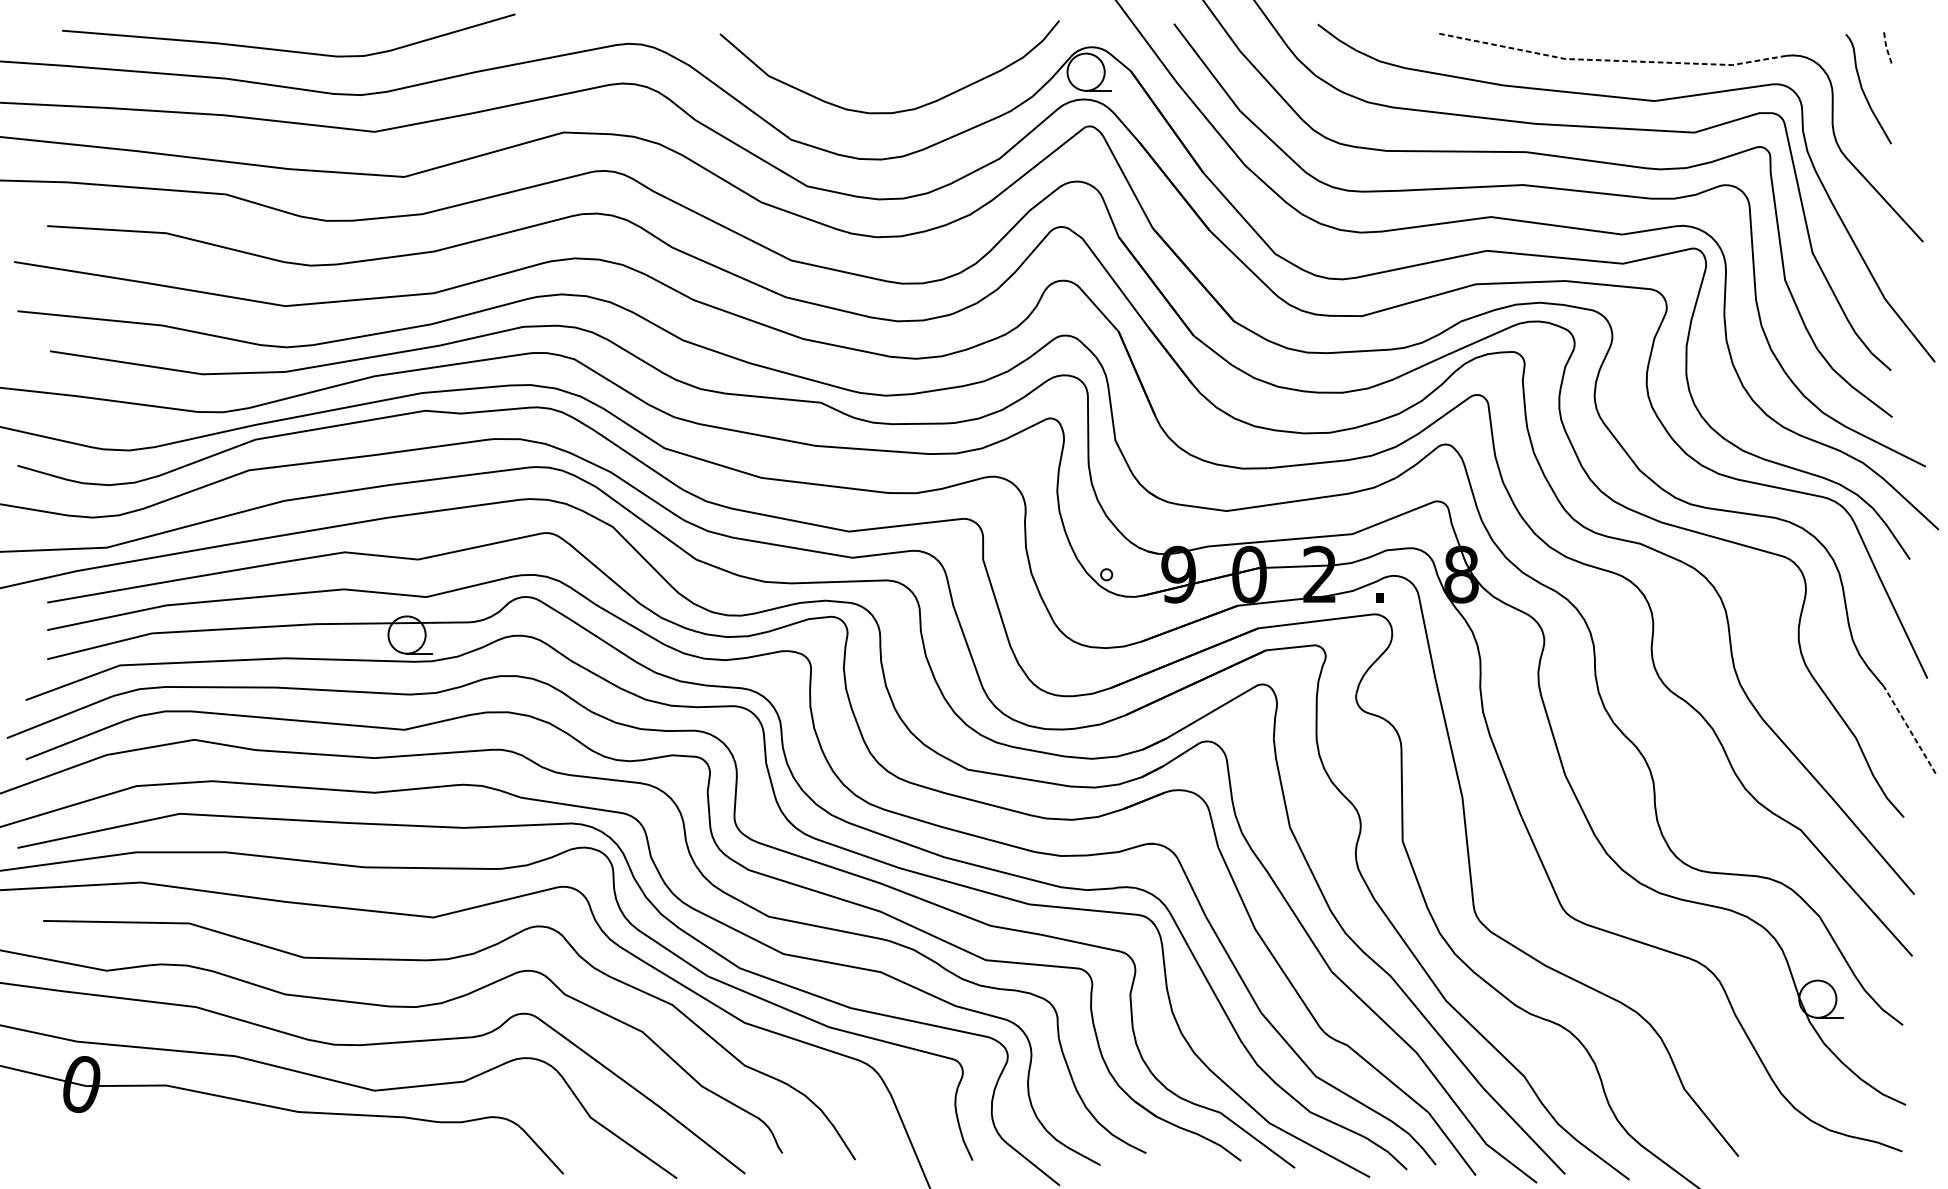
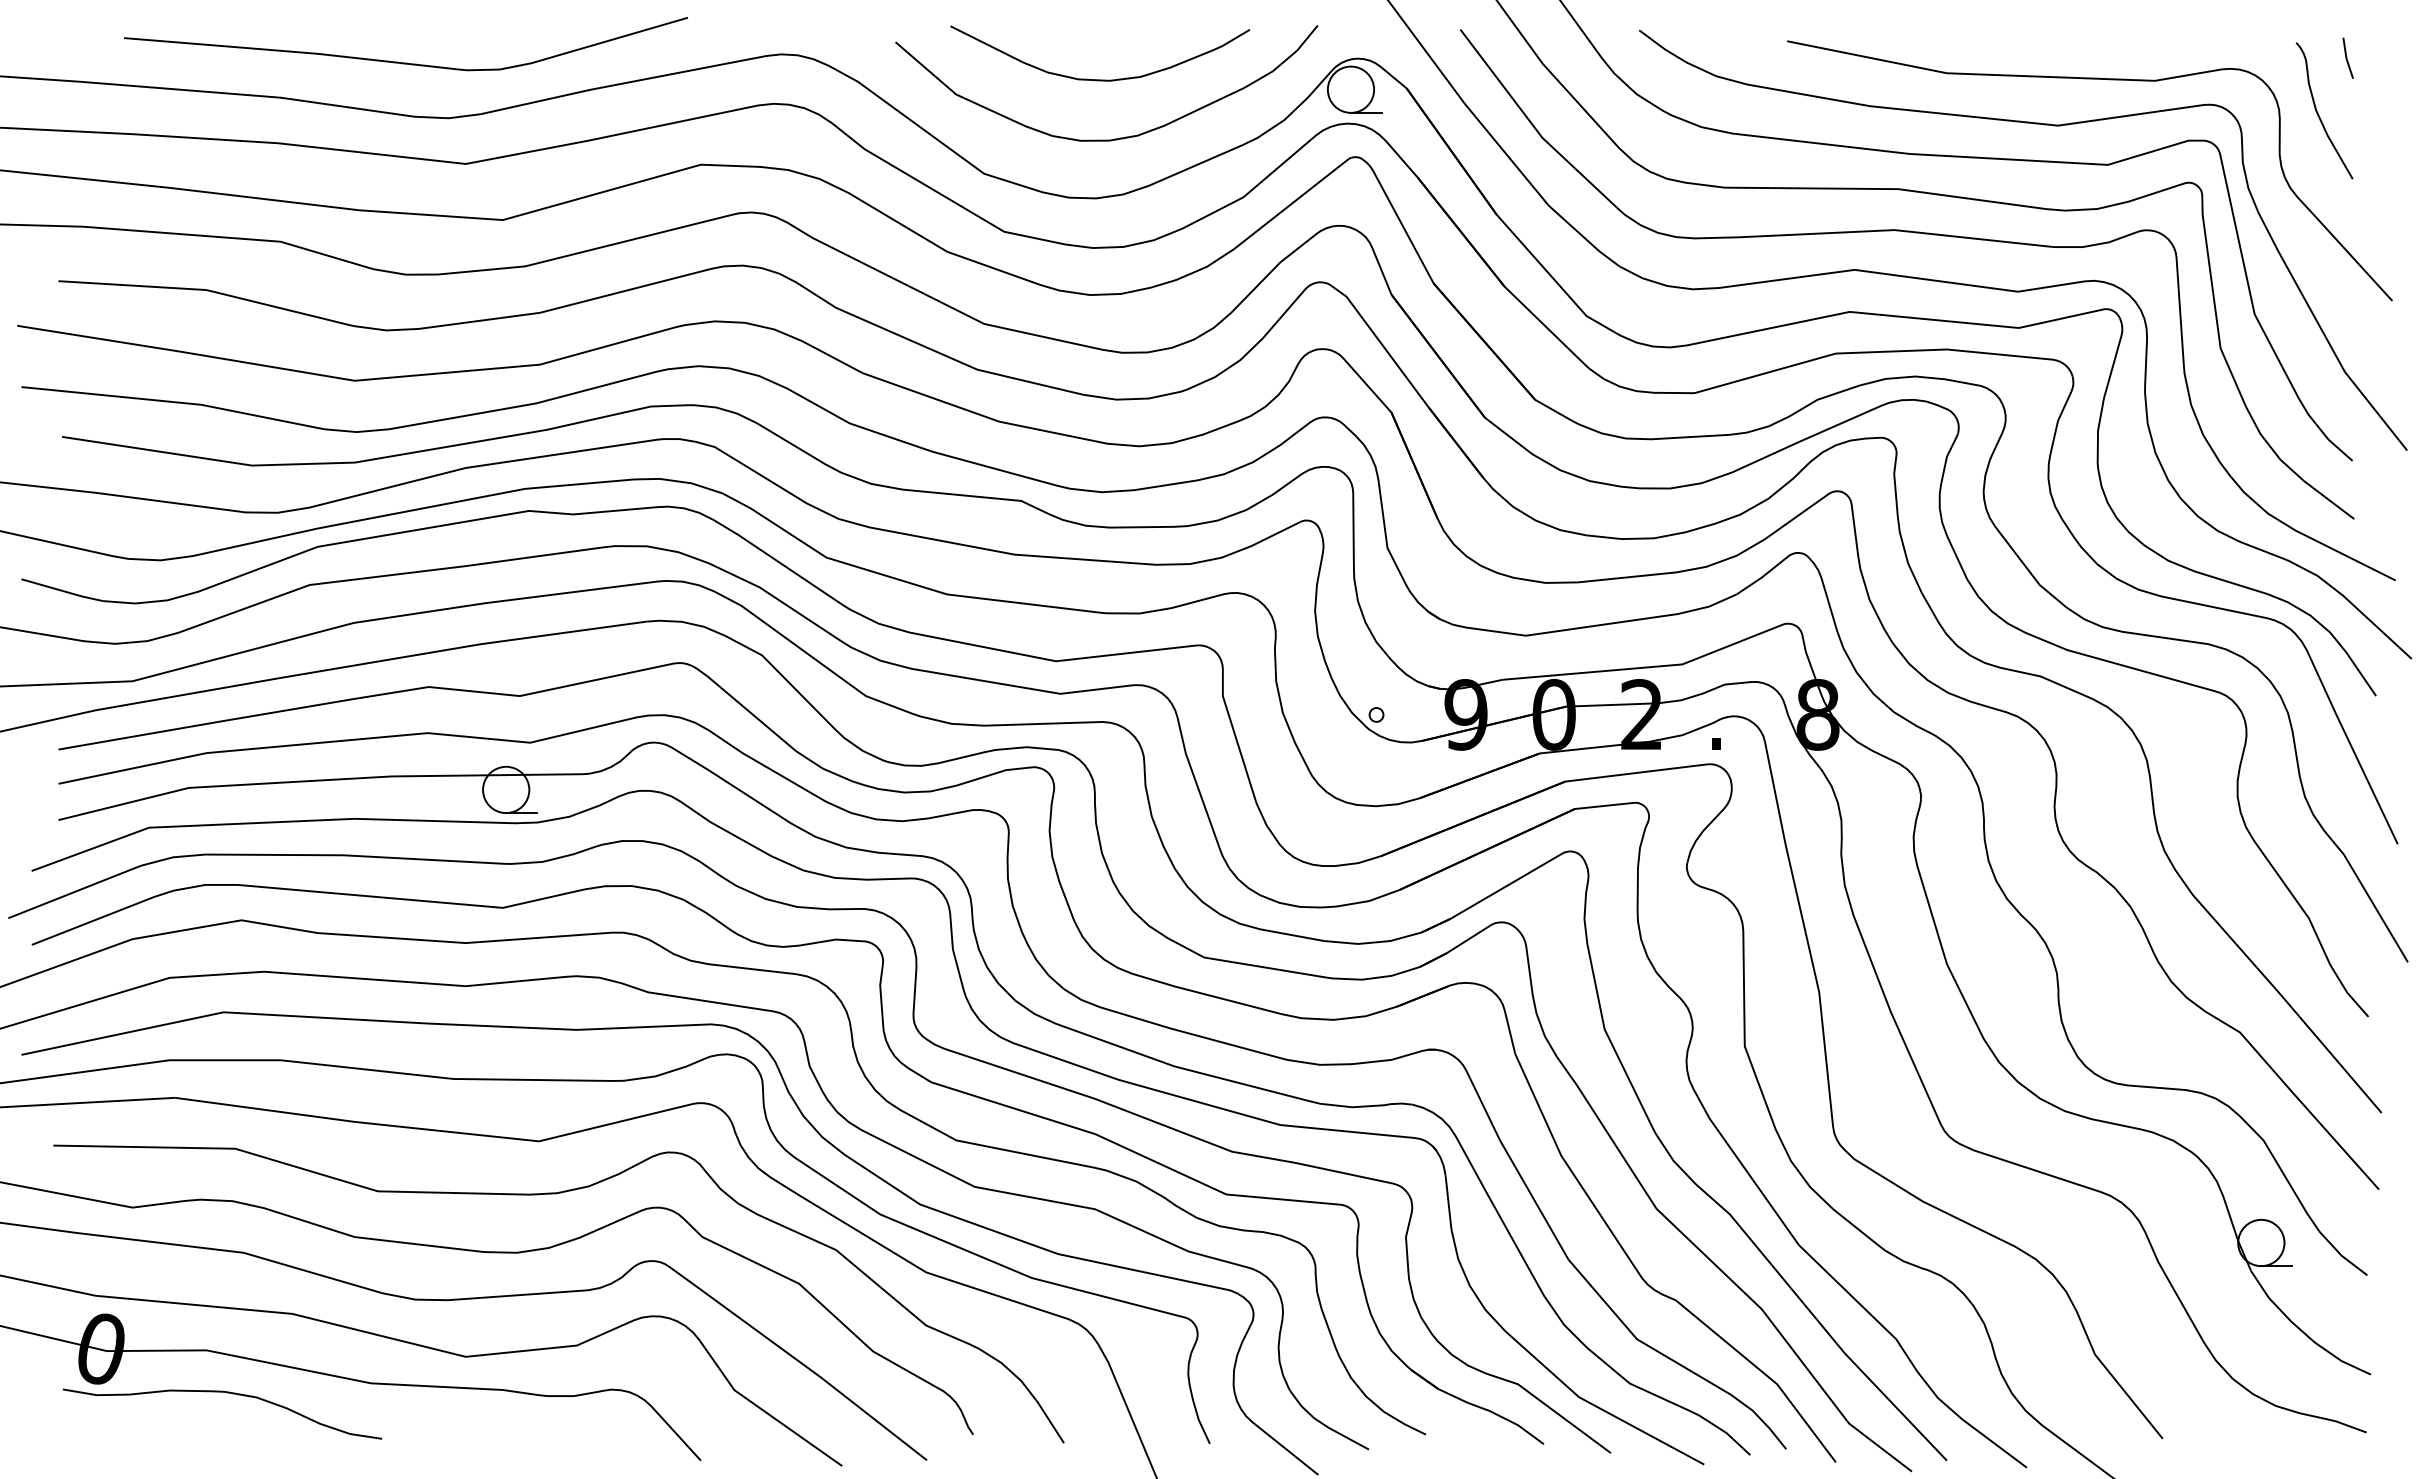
line: (1886, 47) -> (2346, 58), dashed -> solid
curve: (289, 50) -> (406, 62), moved
line: (1610, 60) -> (2003, 75), dashed -> solid
curve: (884, 63) -> (1100, 79), added
line: (1909, 730) -> (2375, 908), dashed -> solid
curve: (182, 1120) -> (226, 1393), added

